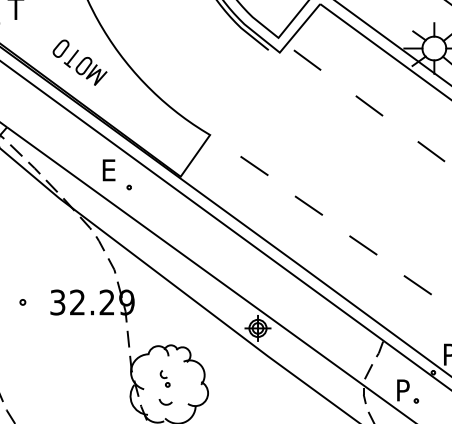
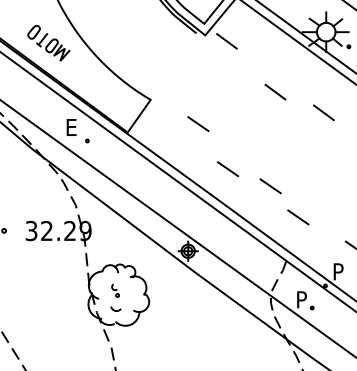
line: (369, 105) -> (275, 91), moved
line: (254, 166) -> (198, 124), moved
line: (309, 206) -> (228, 169), moved
line: (418, 285) -> (298, 217), moved

